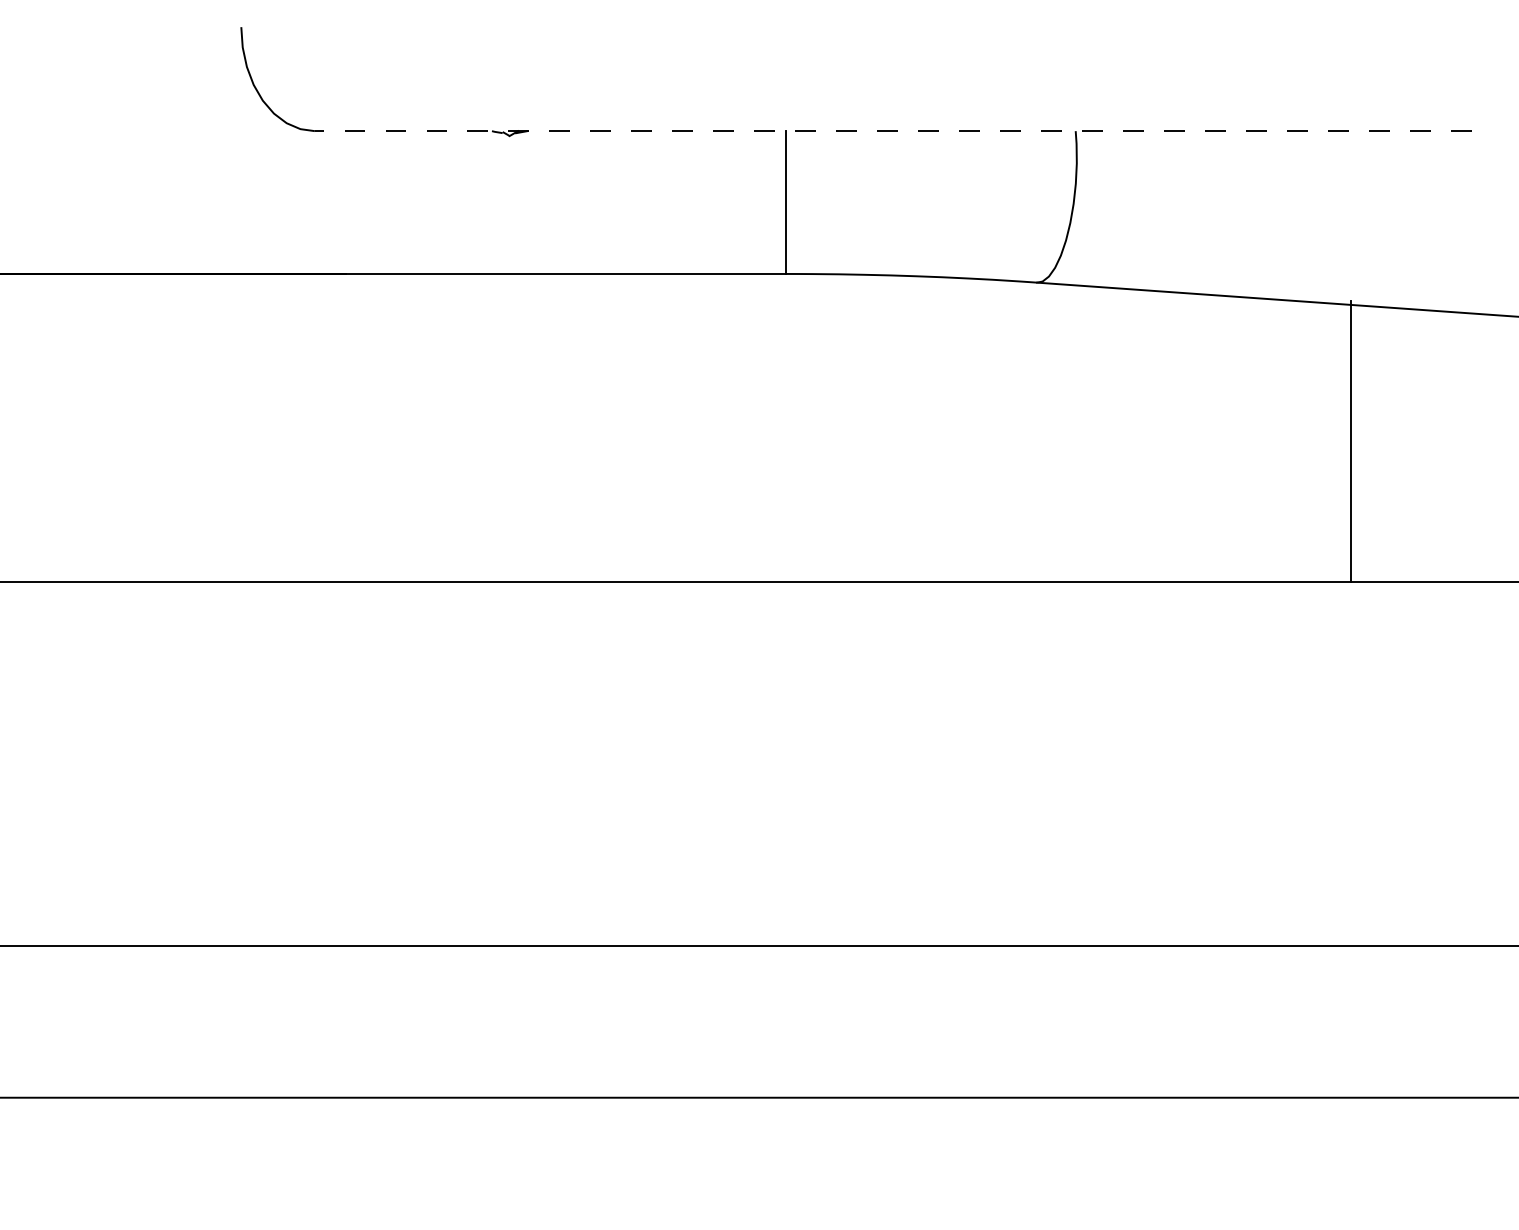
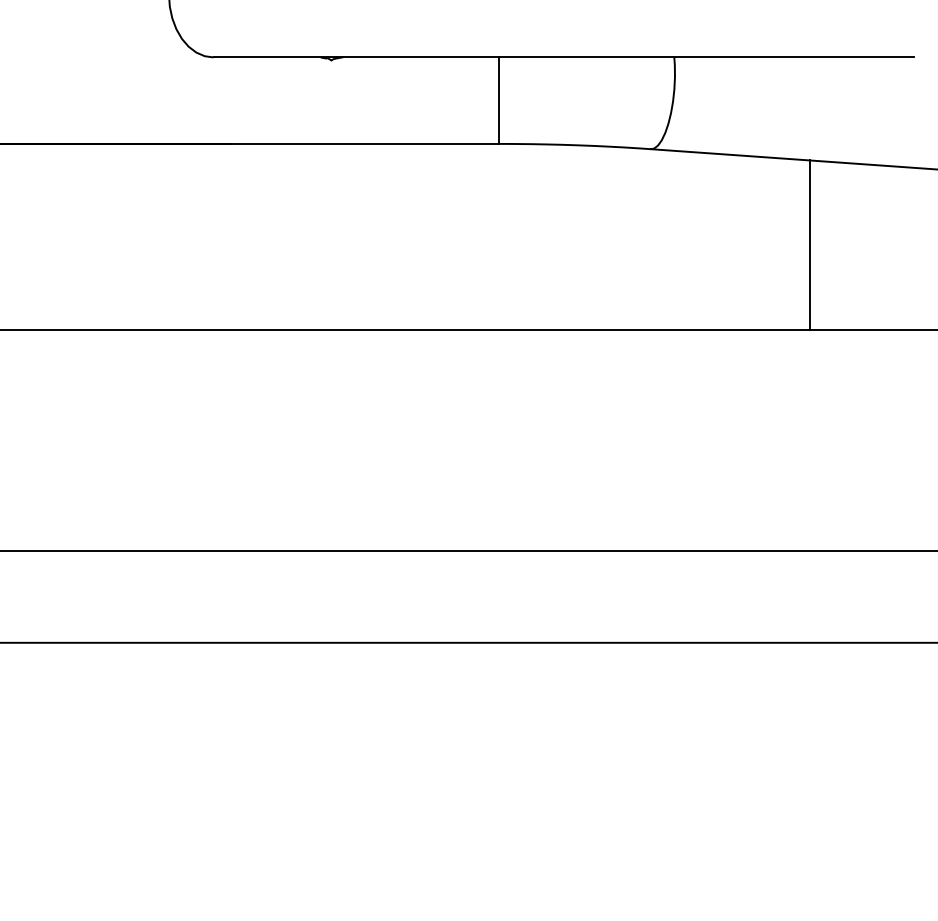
line: (892, 131) -> (563, 57), dashed -> solid
line: (1351, 441) -> (810, 245), moved

